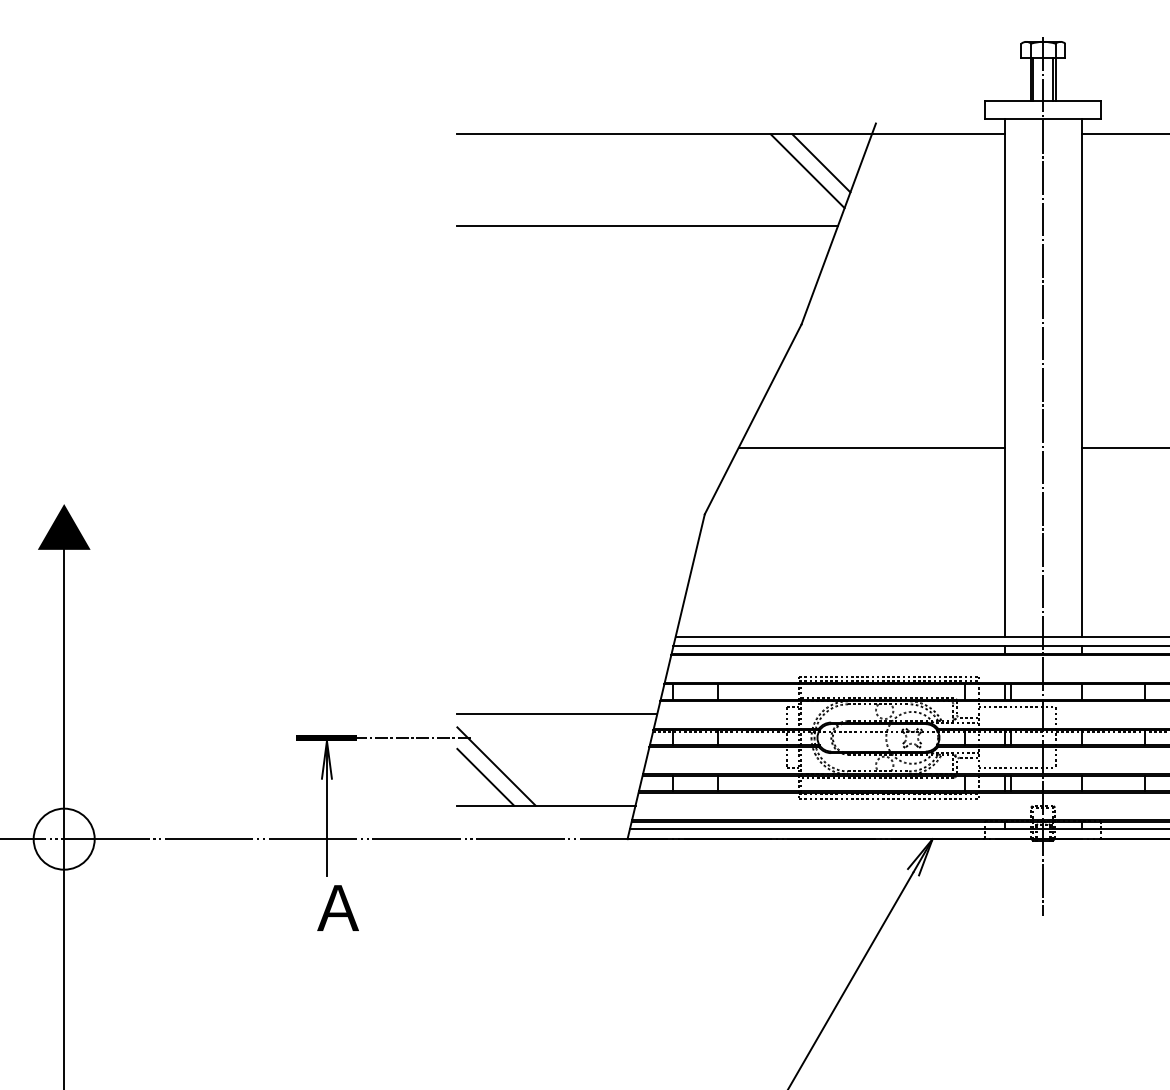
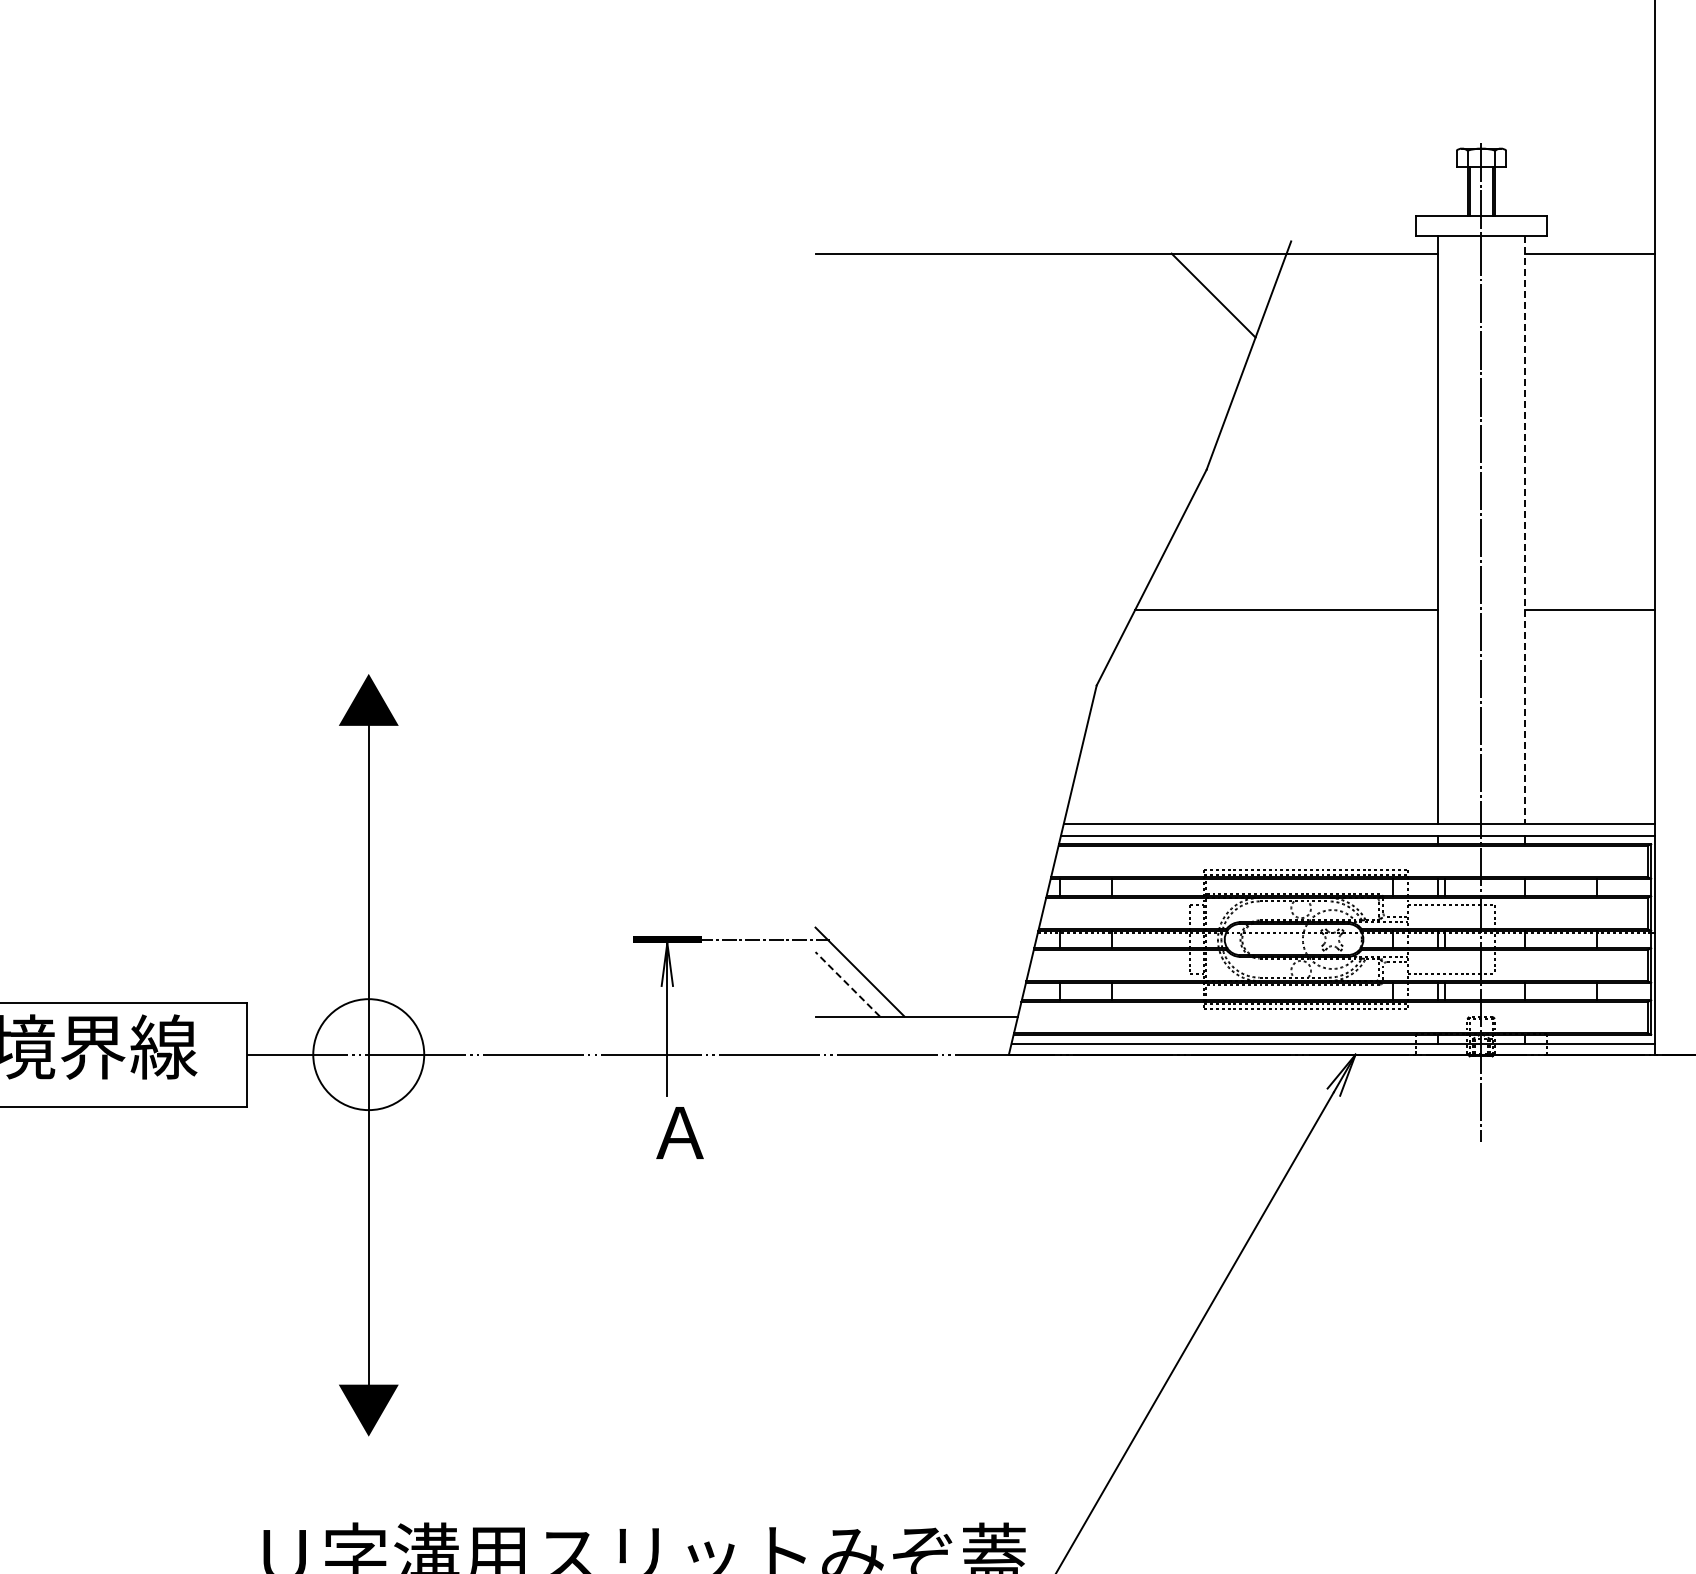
line: (821, 163) -> (1229, 286), removed
line: (647, 225) -> (1031, 357), removed
line: (1081, 377) -> (1524, 530), solid -> dashed
line: (556, 714) -> (928, 912), removed
line: (485, 777) -> (847, 984), solid -> dashed
circle: (63, 839) -> (368, 1054), size x1.6

